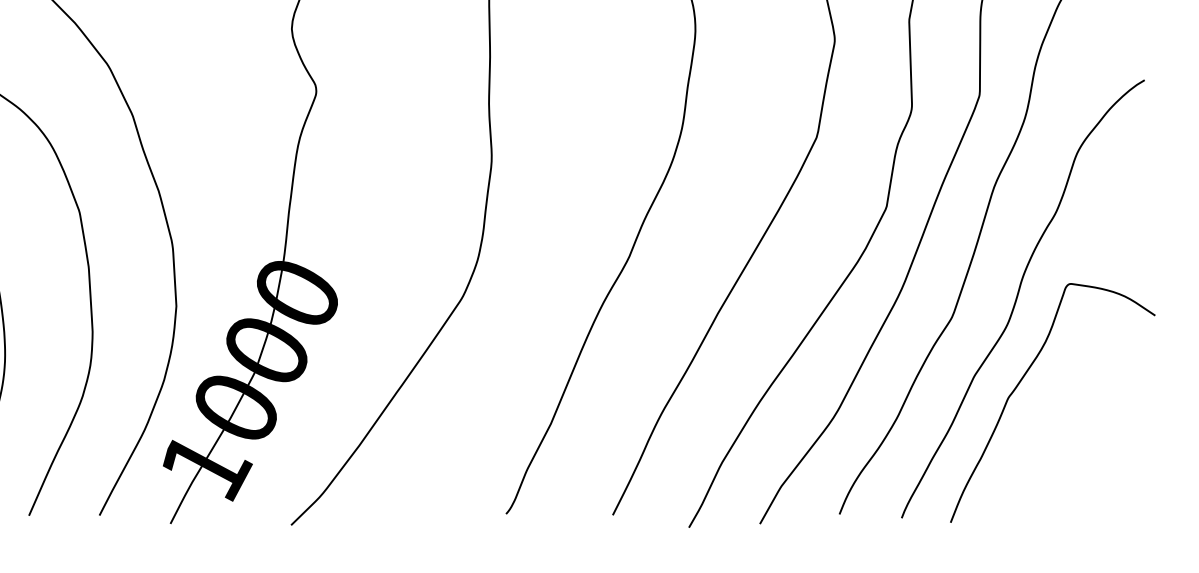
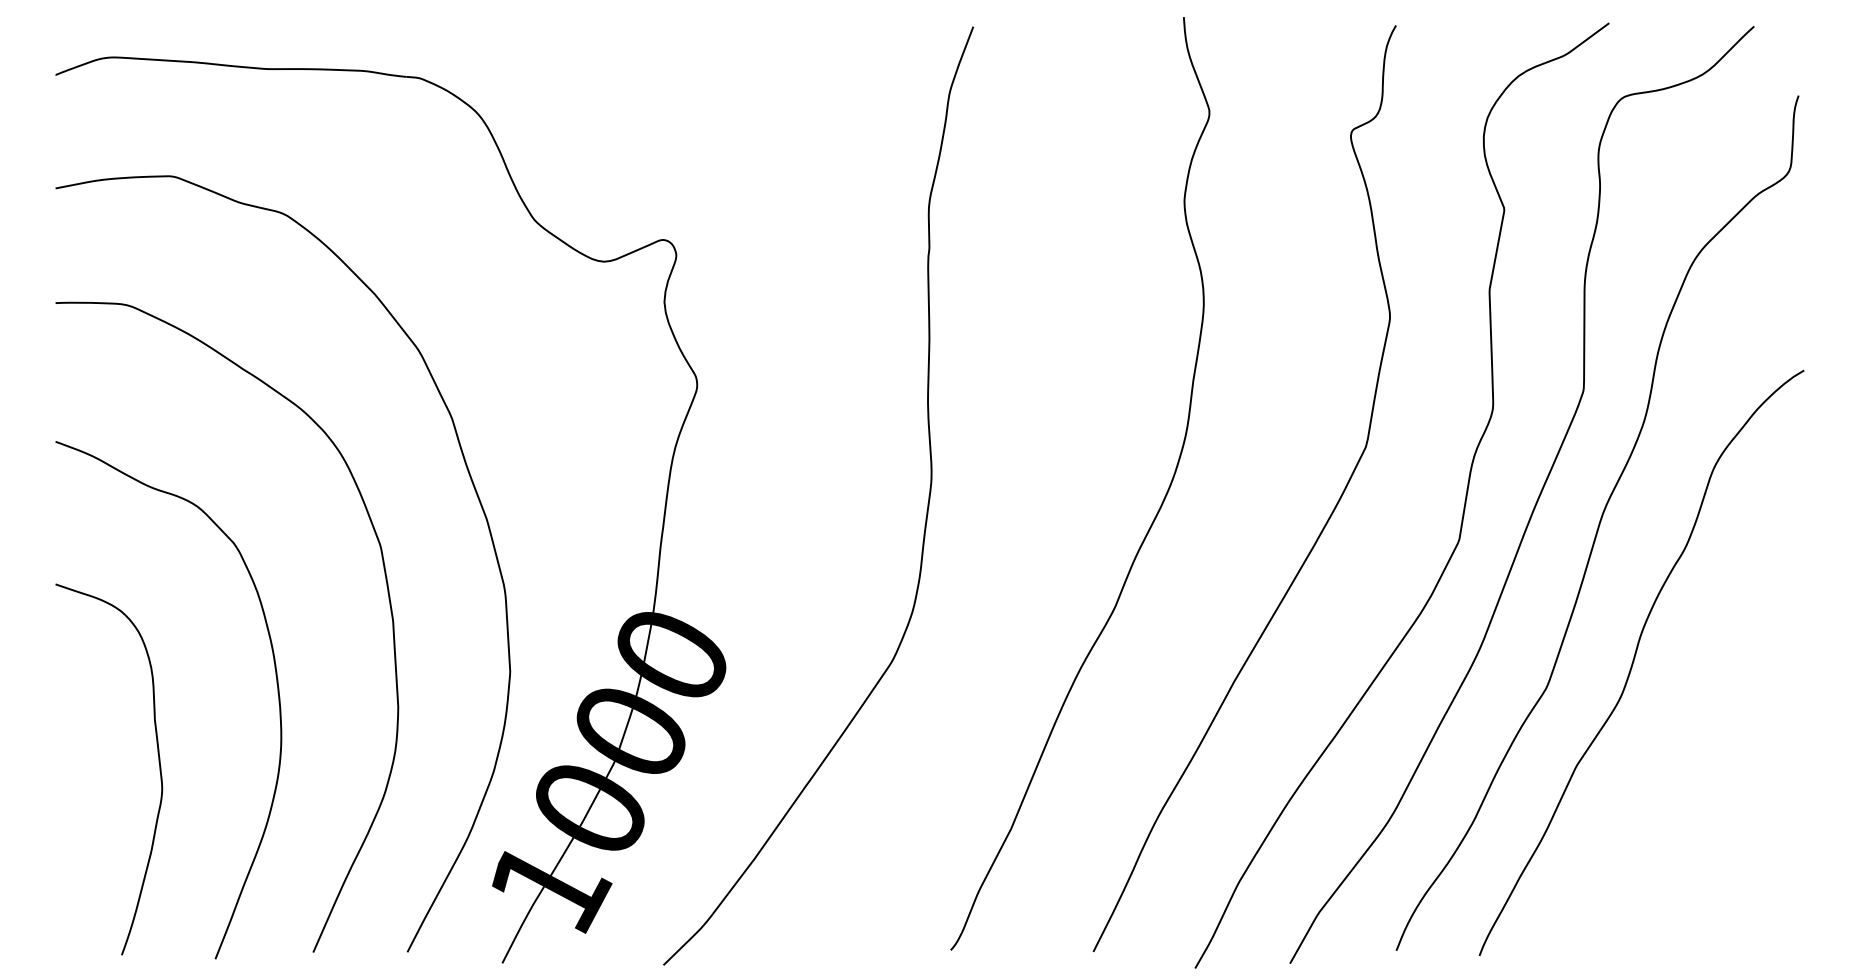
curve: (1021, 381) -> (1639, 772), removed

